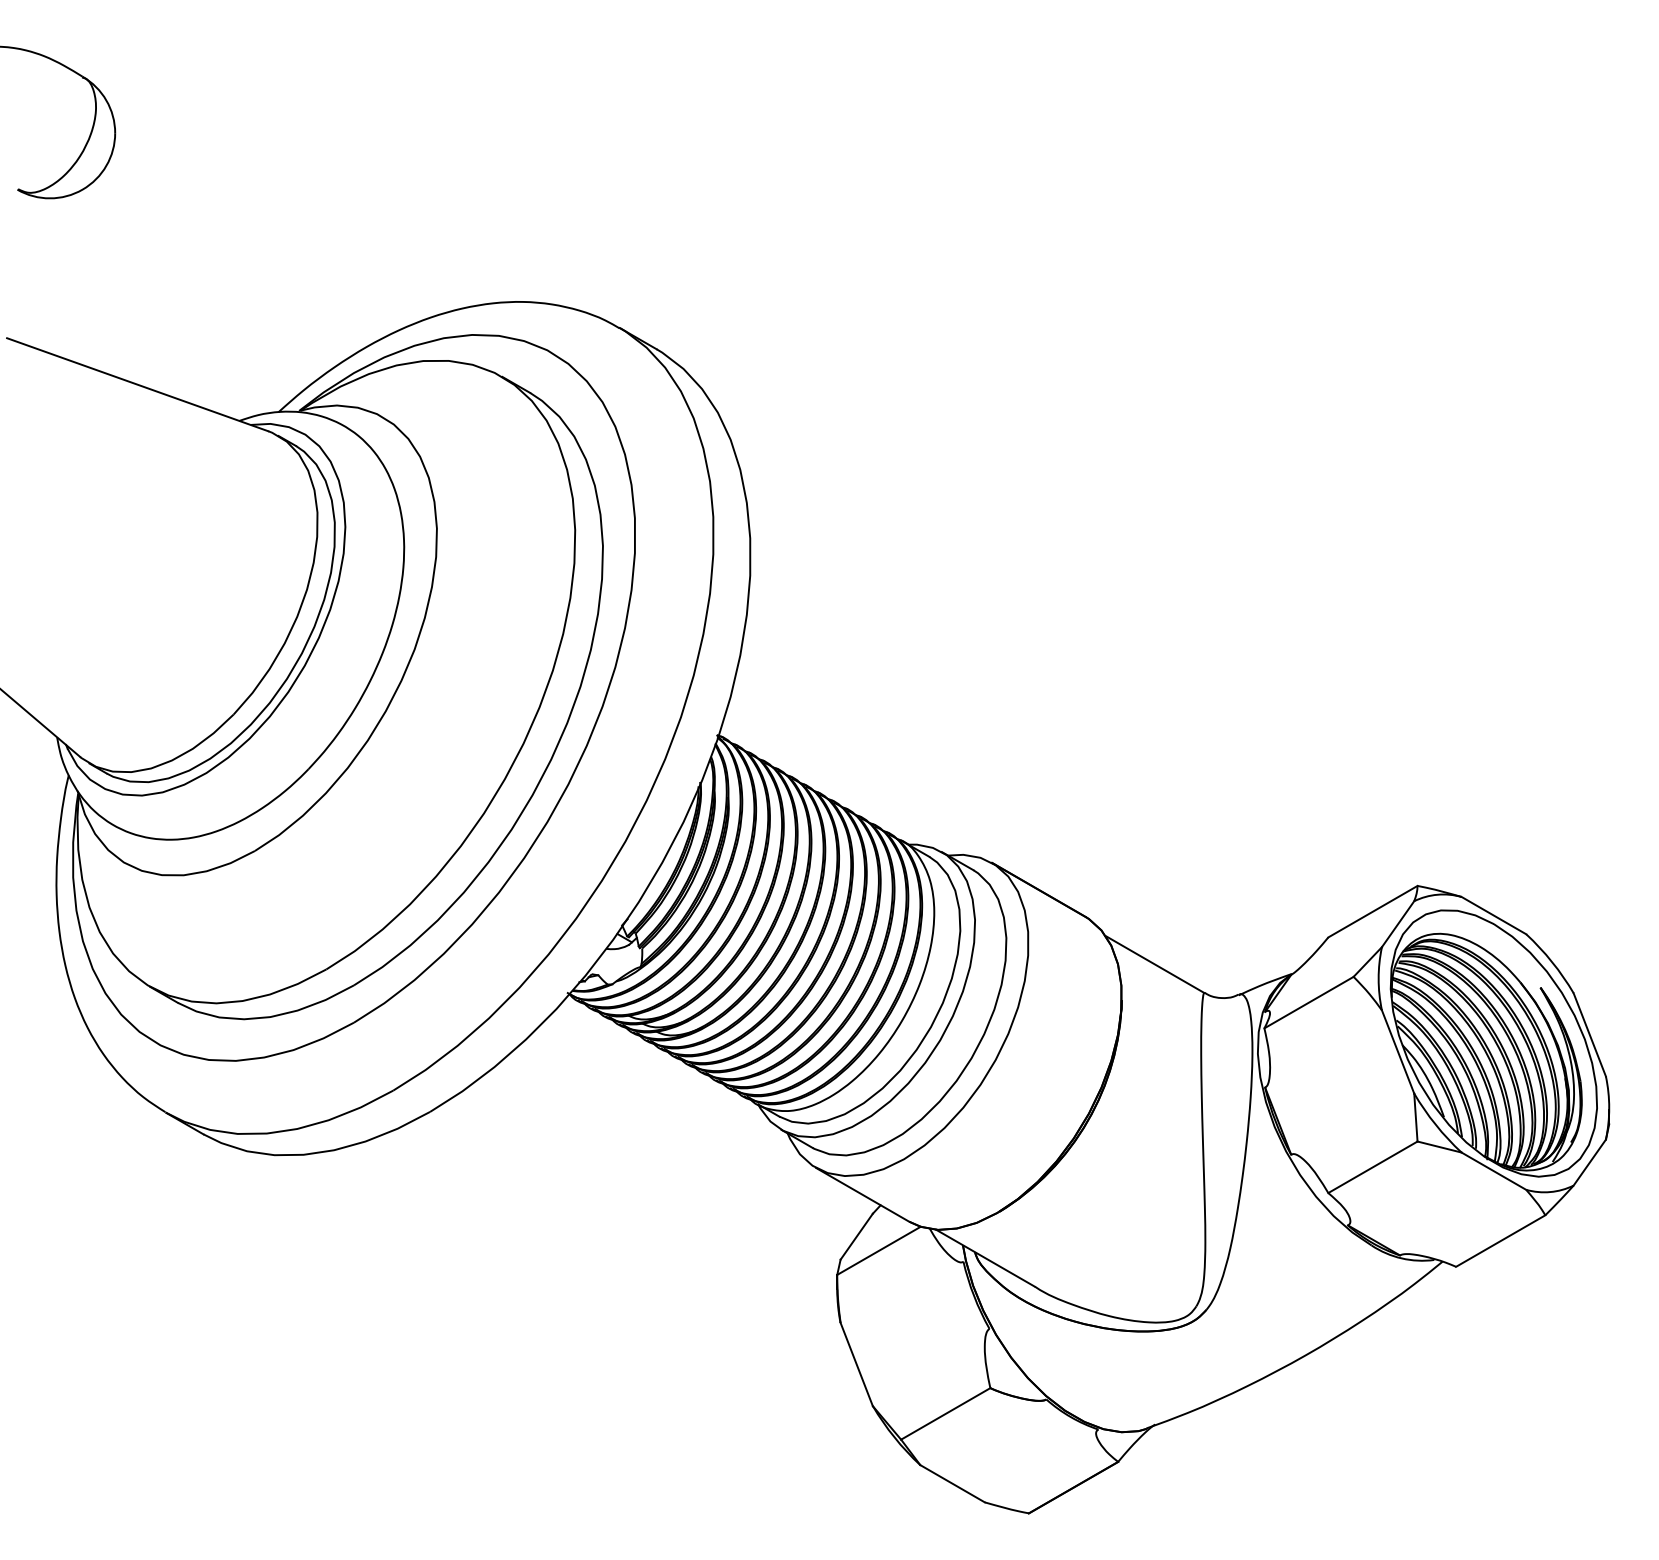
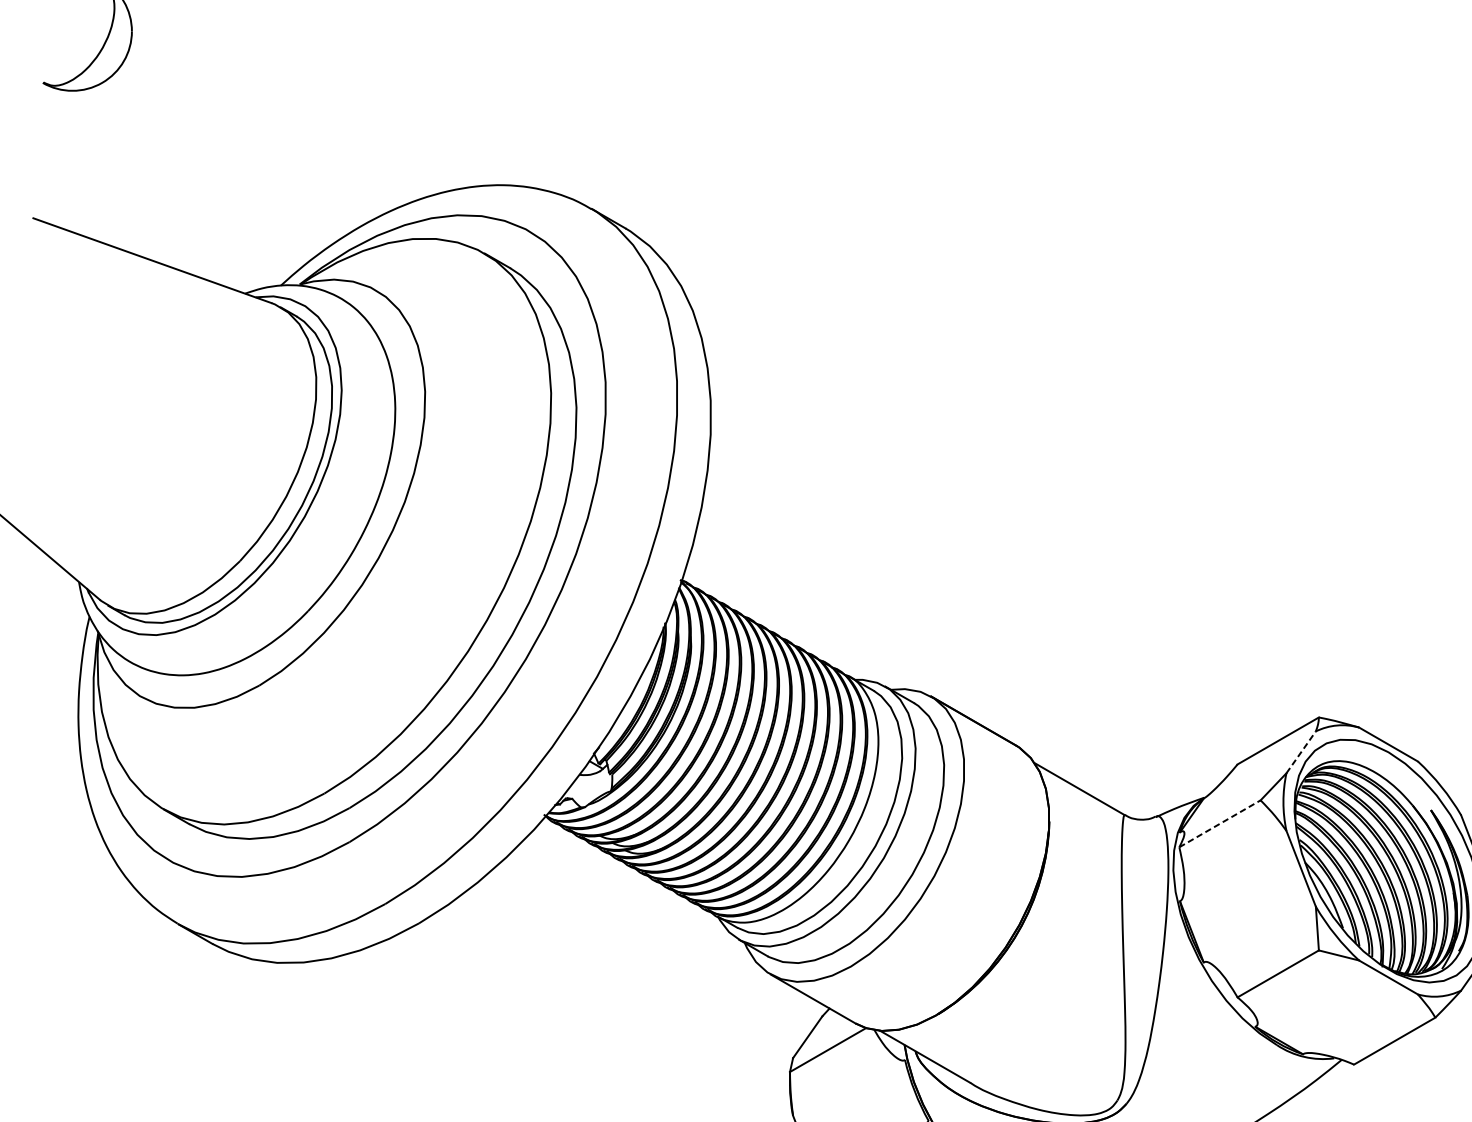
line: (1398, 923) -> (1301, 751), solid -> dashed
line: (1309, 1002) -> (1220, 823), solid -> dashed

